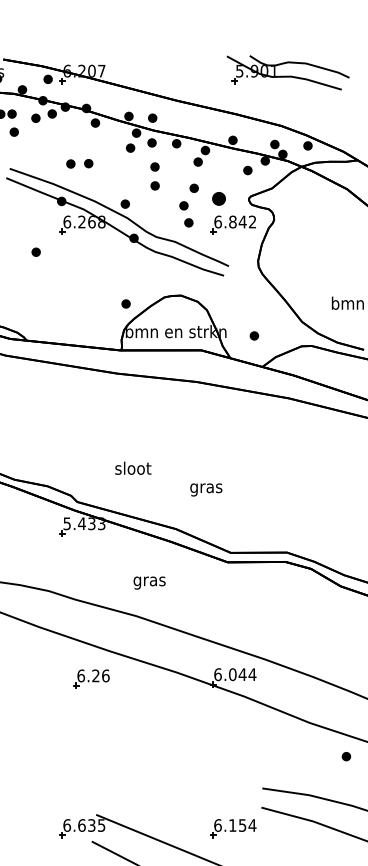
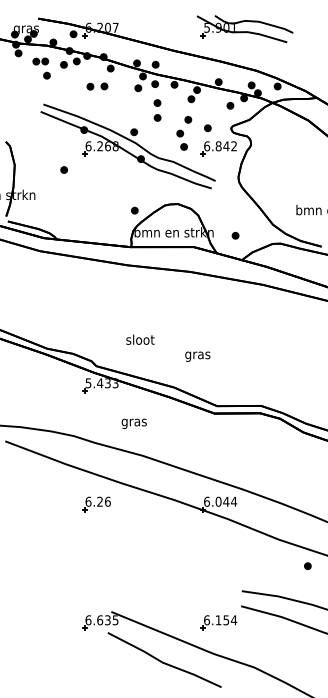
part: (287, 73) -> (244, 29), moved
part: (79, 163) -> (97, 86), moved
part: (218, 199) -> (207, 128), size x0.62
text: (148, 582) -> (133, 423), moved
part: (91, 679) -> (96, 504), moved

